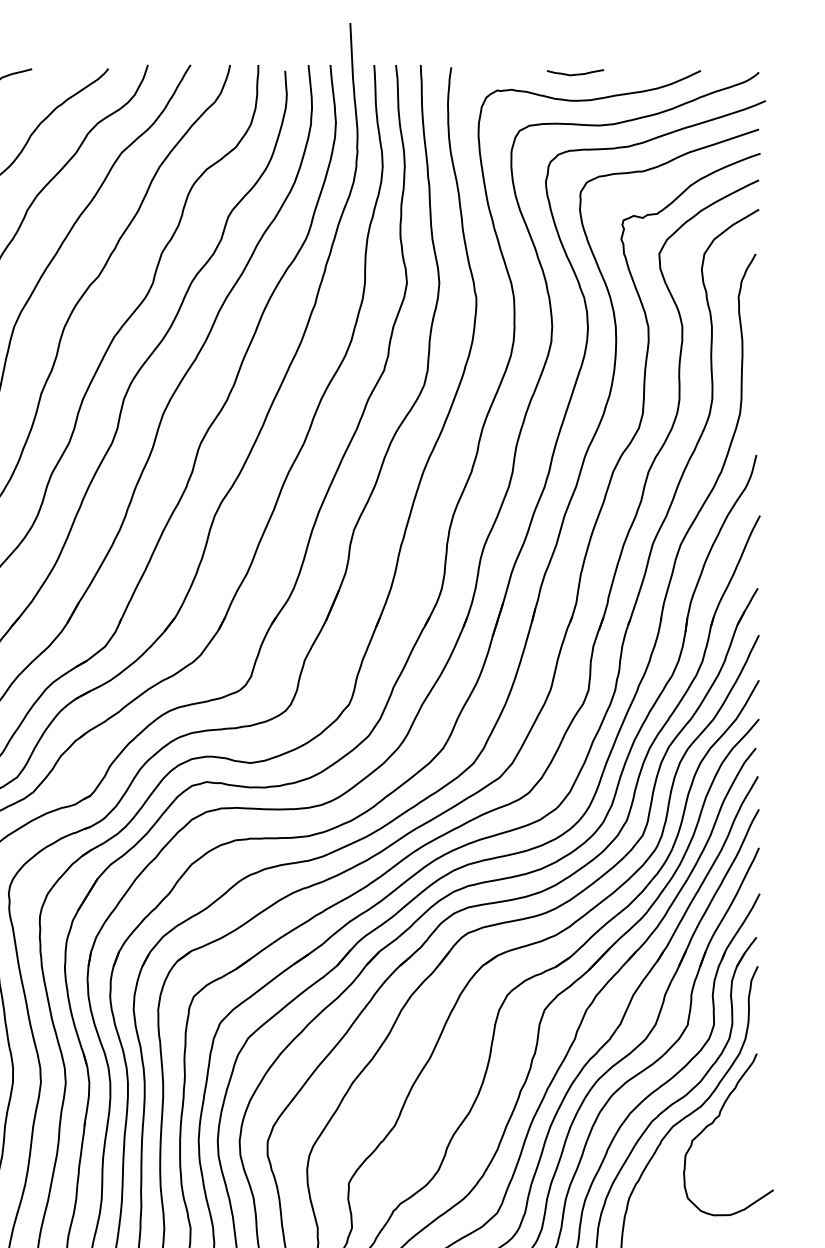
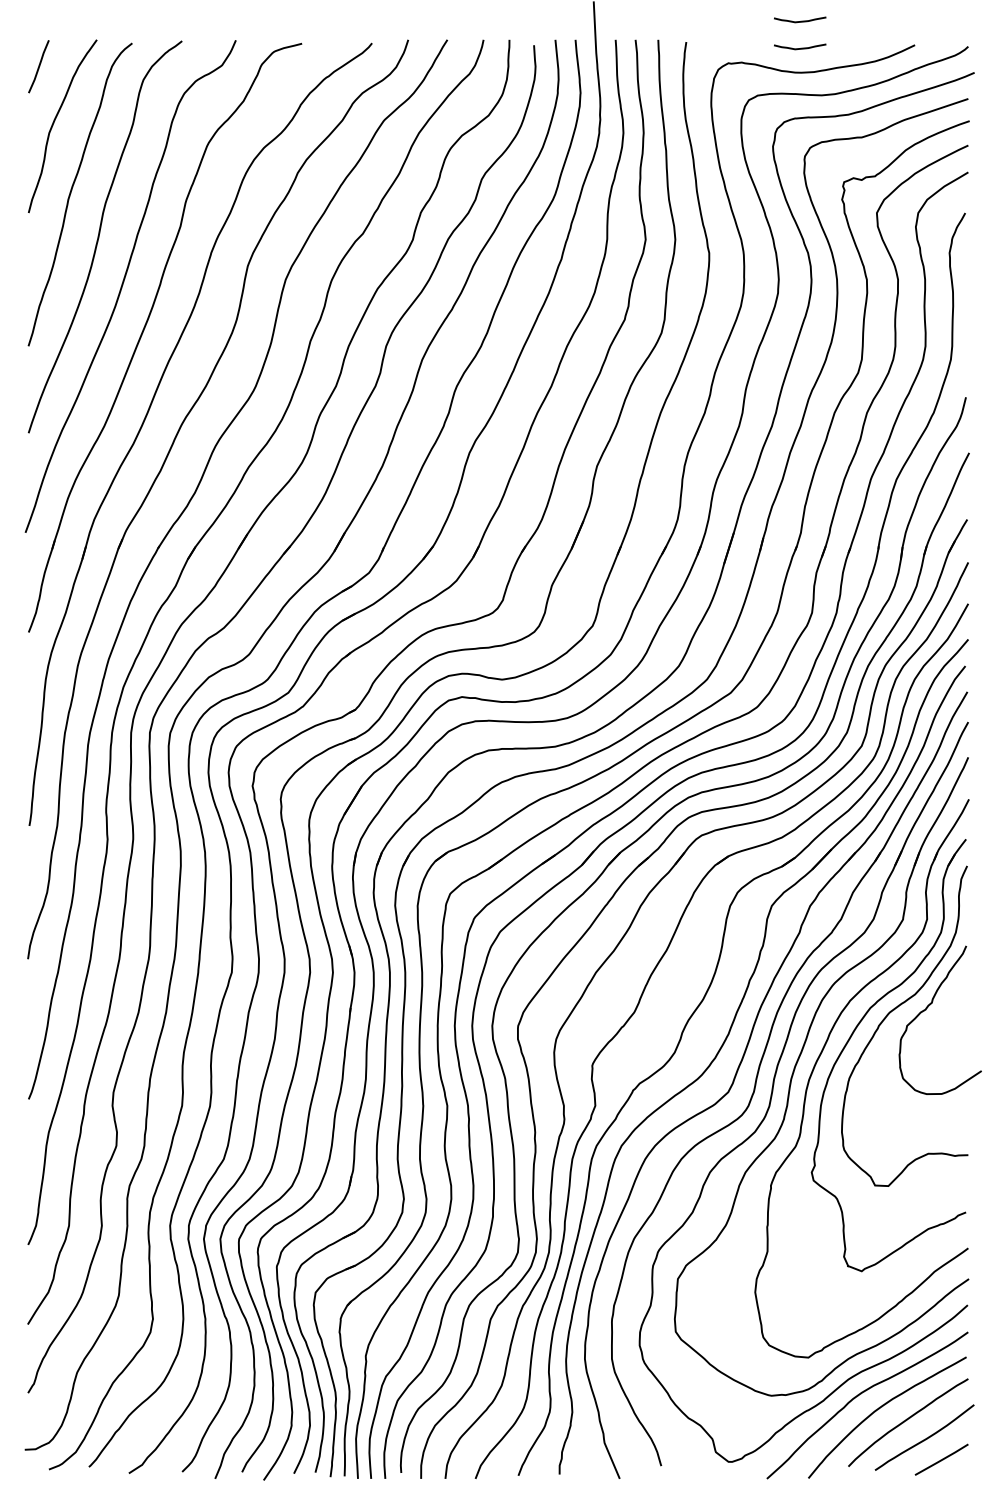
curve: (577, 43) -> (801, 20), added

